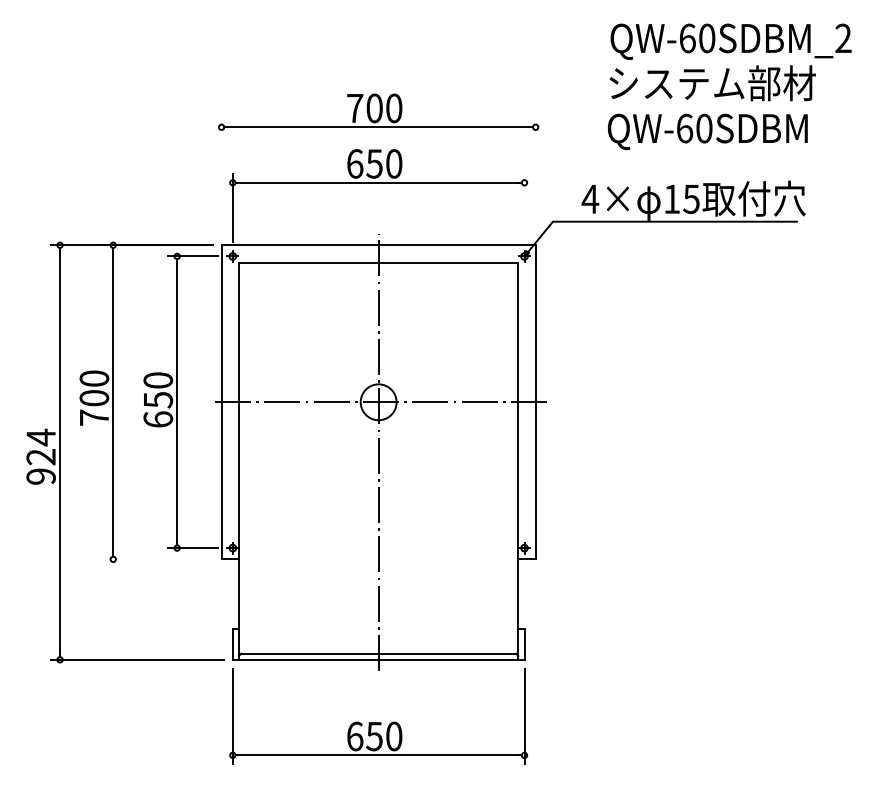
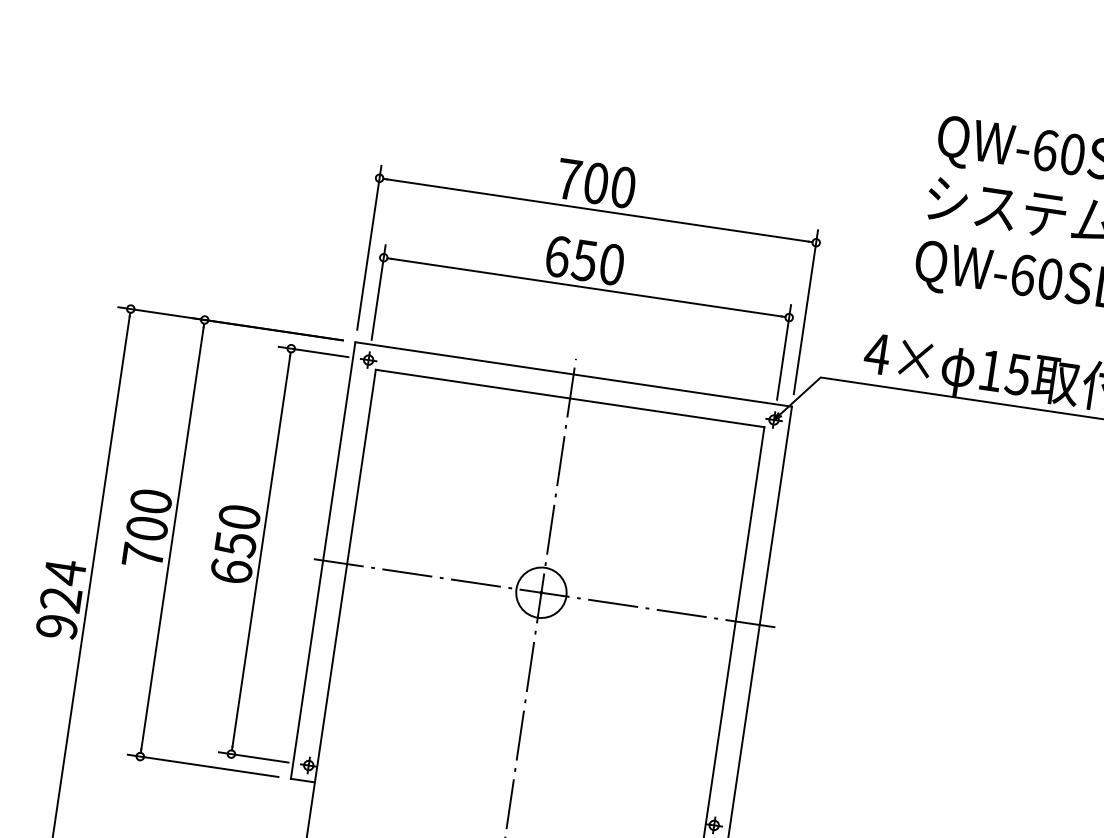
line: (221, 177) -> (369, 248), added
line: (535, 177) -> (805, 312), added
line: (524, 207) -> (784, 351), added
line: (158, 559) -> (203, 766), added

